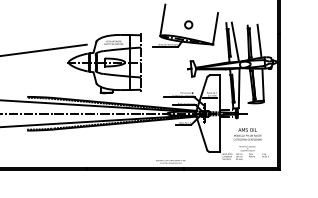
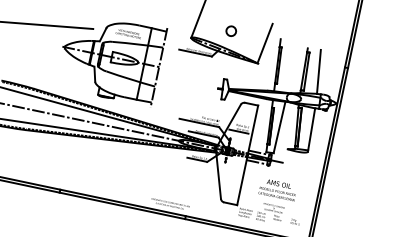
line: (235, 41) -> (287, 65), removed

